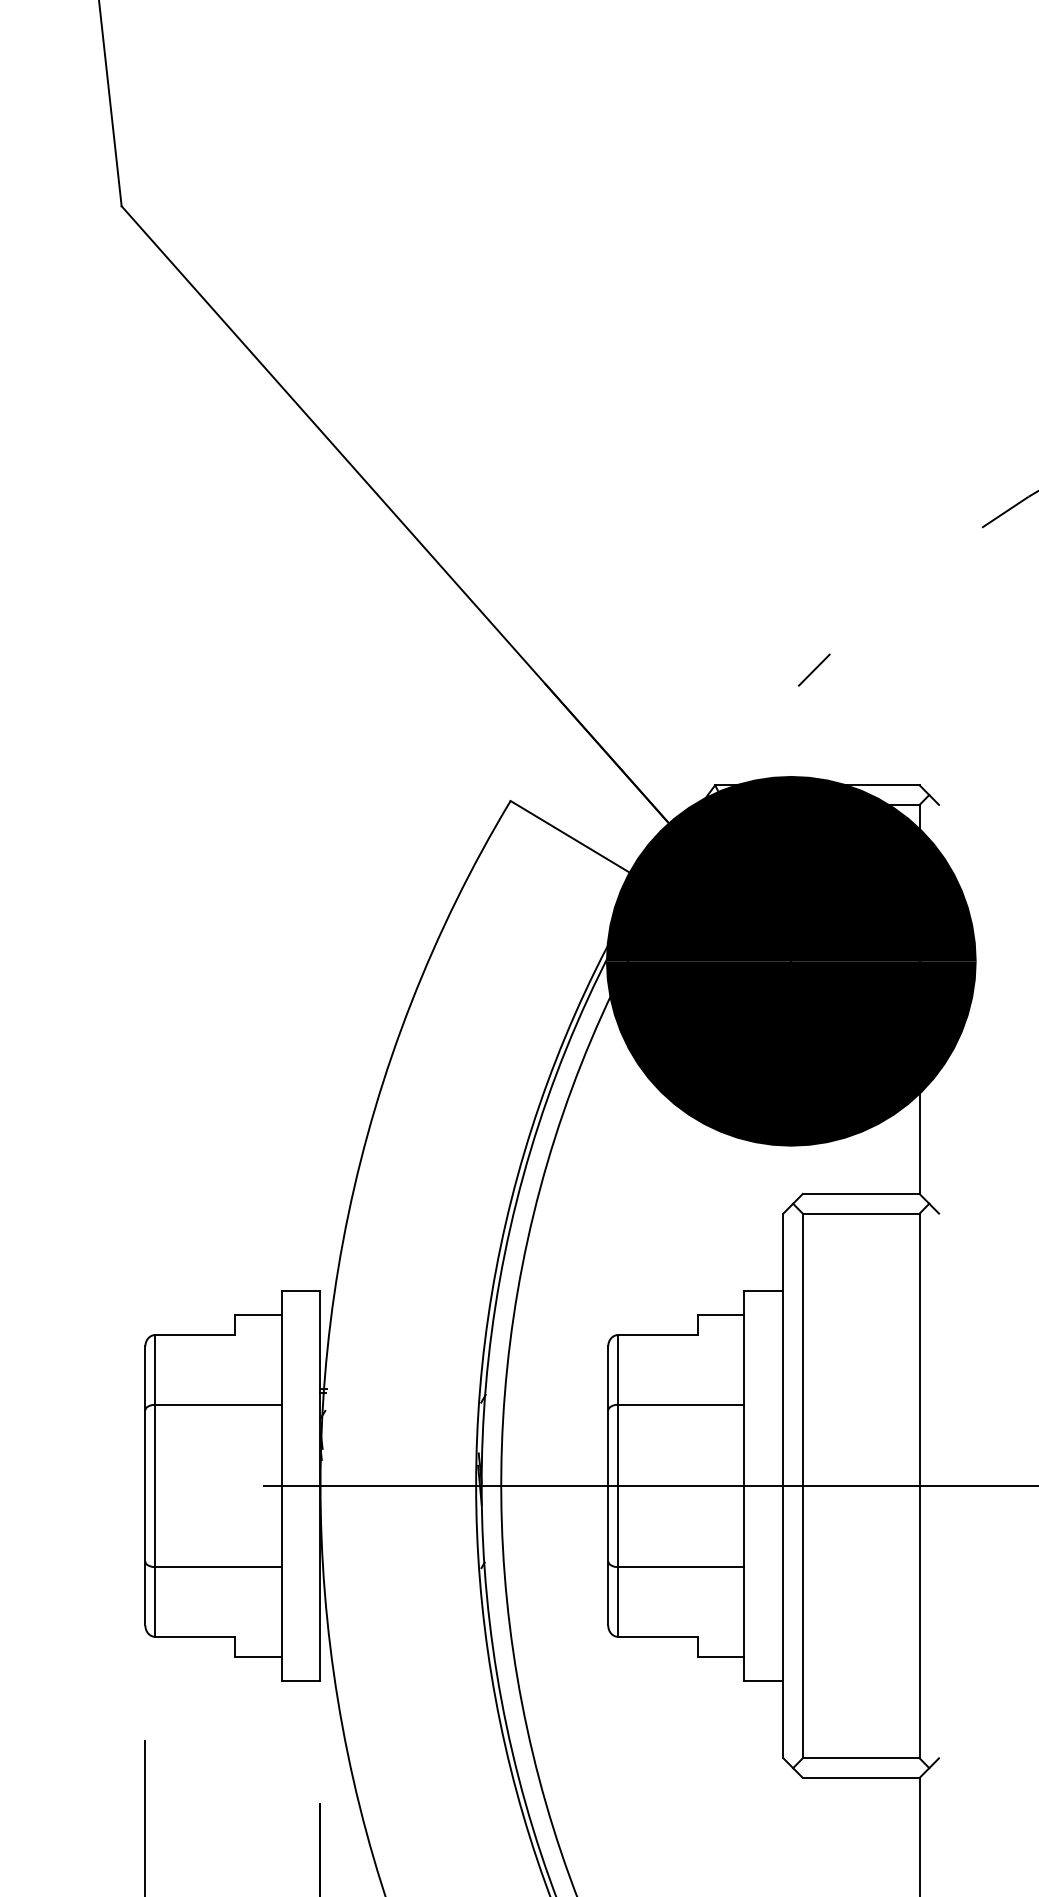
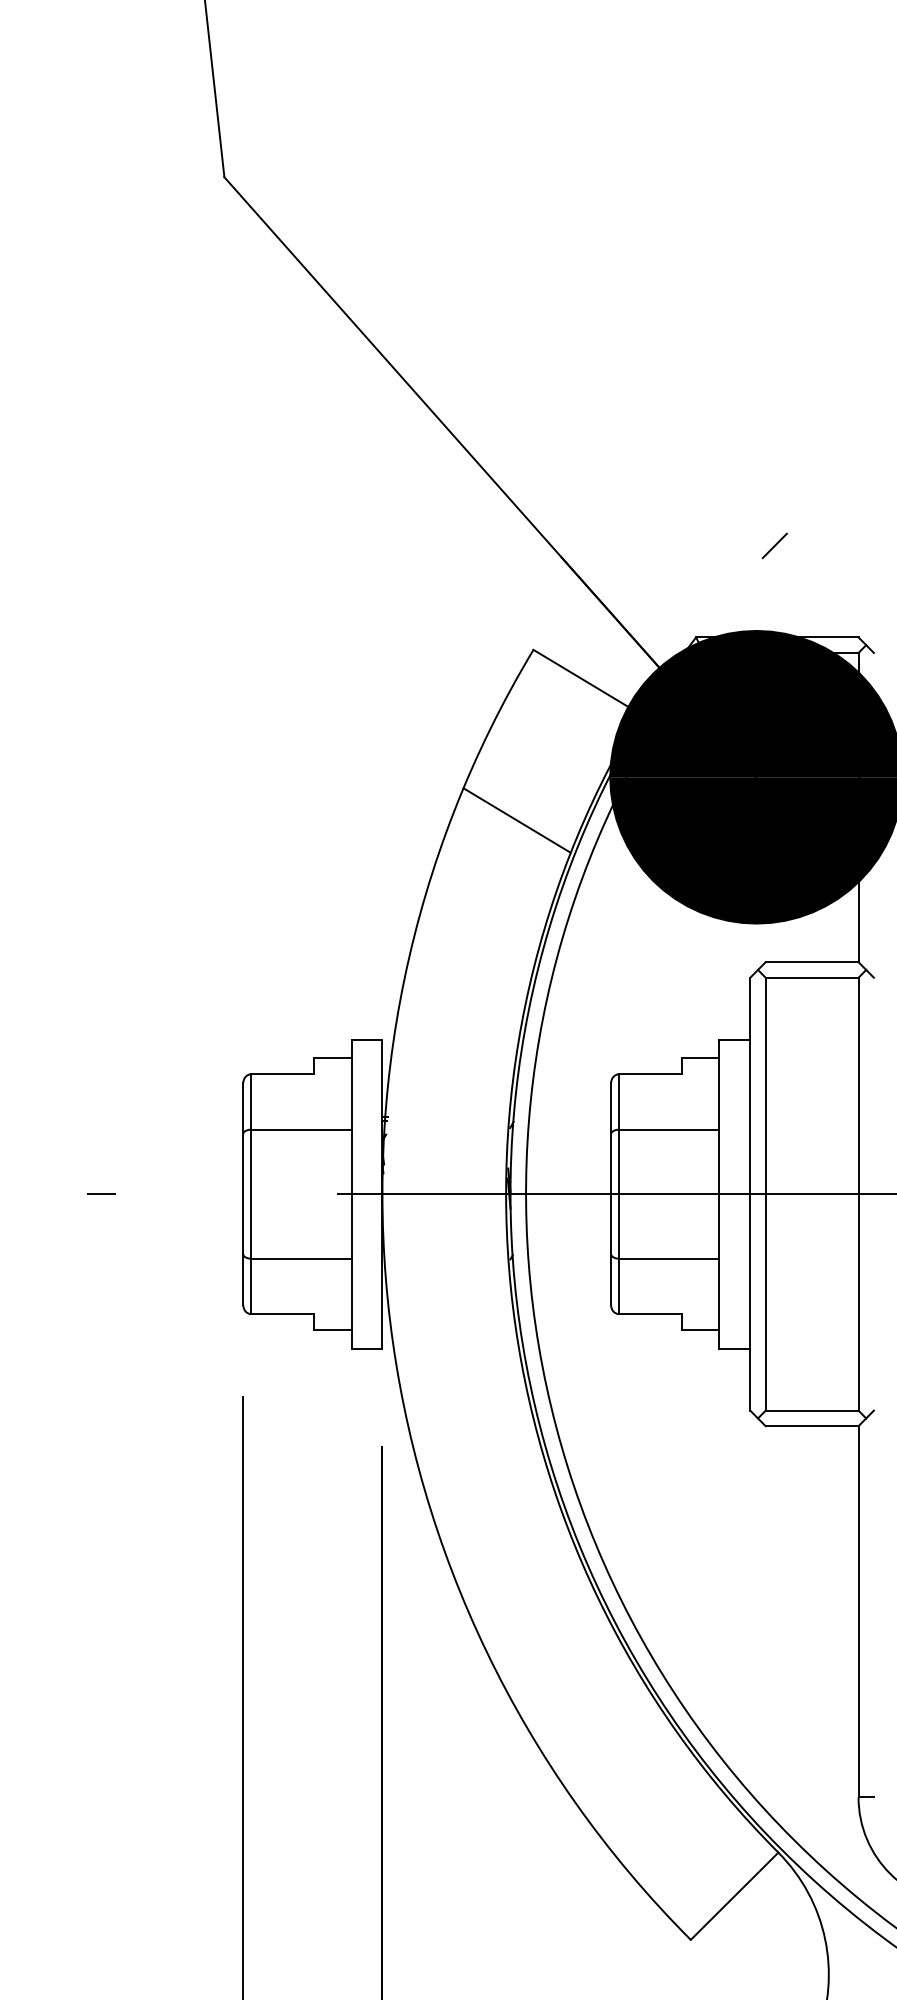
line: (489, 1015) -> (516, 820), added

